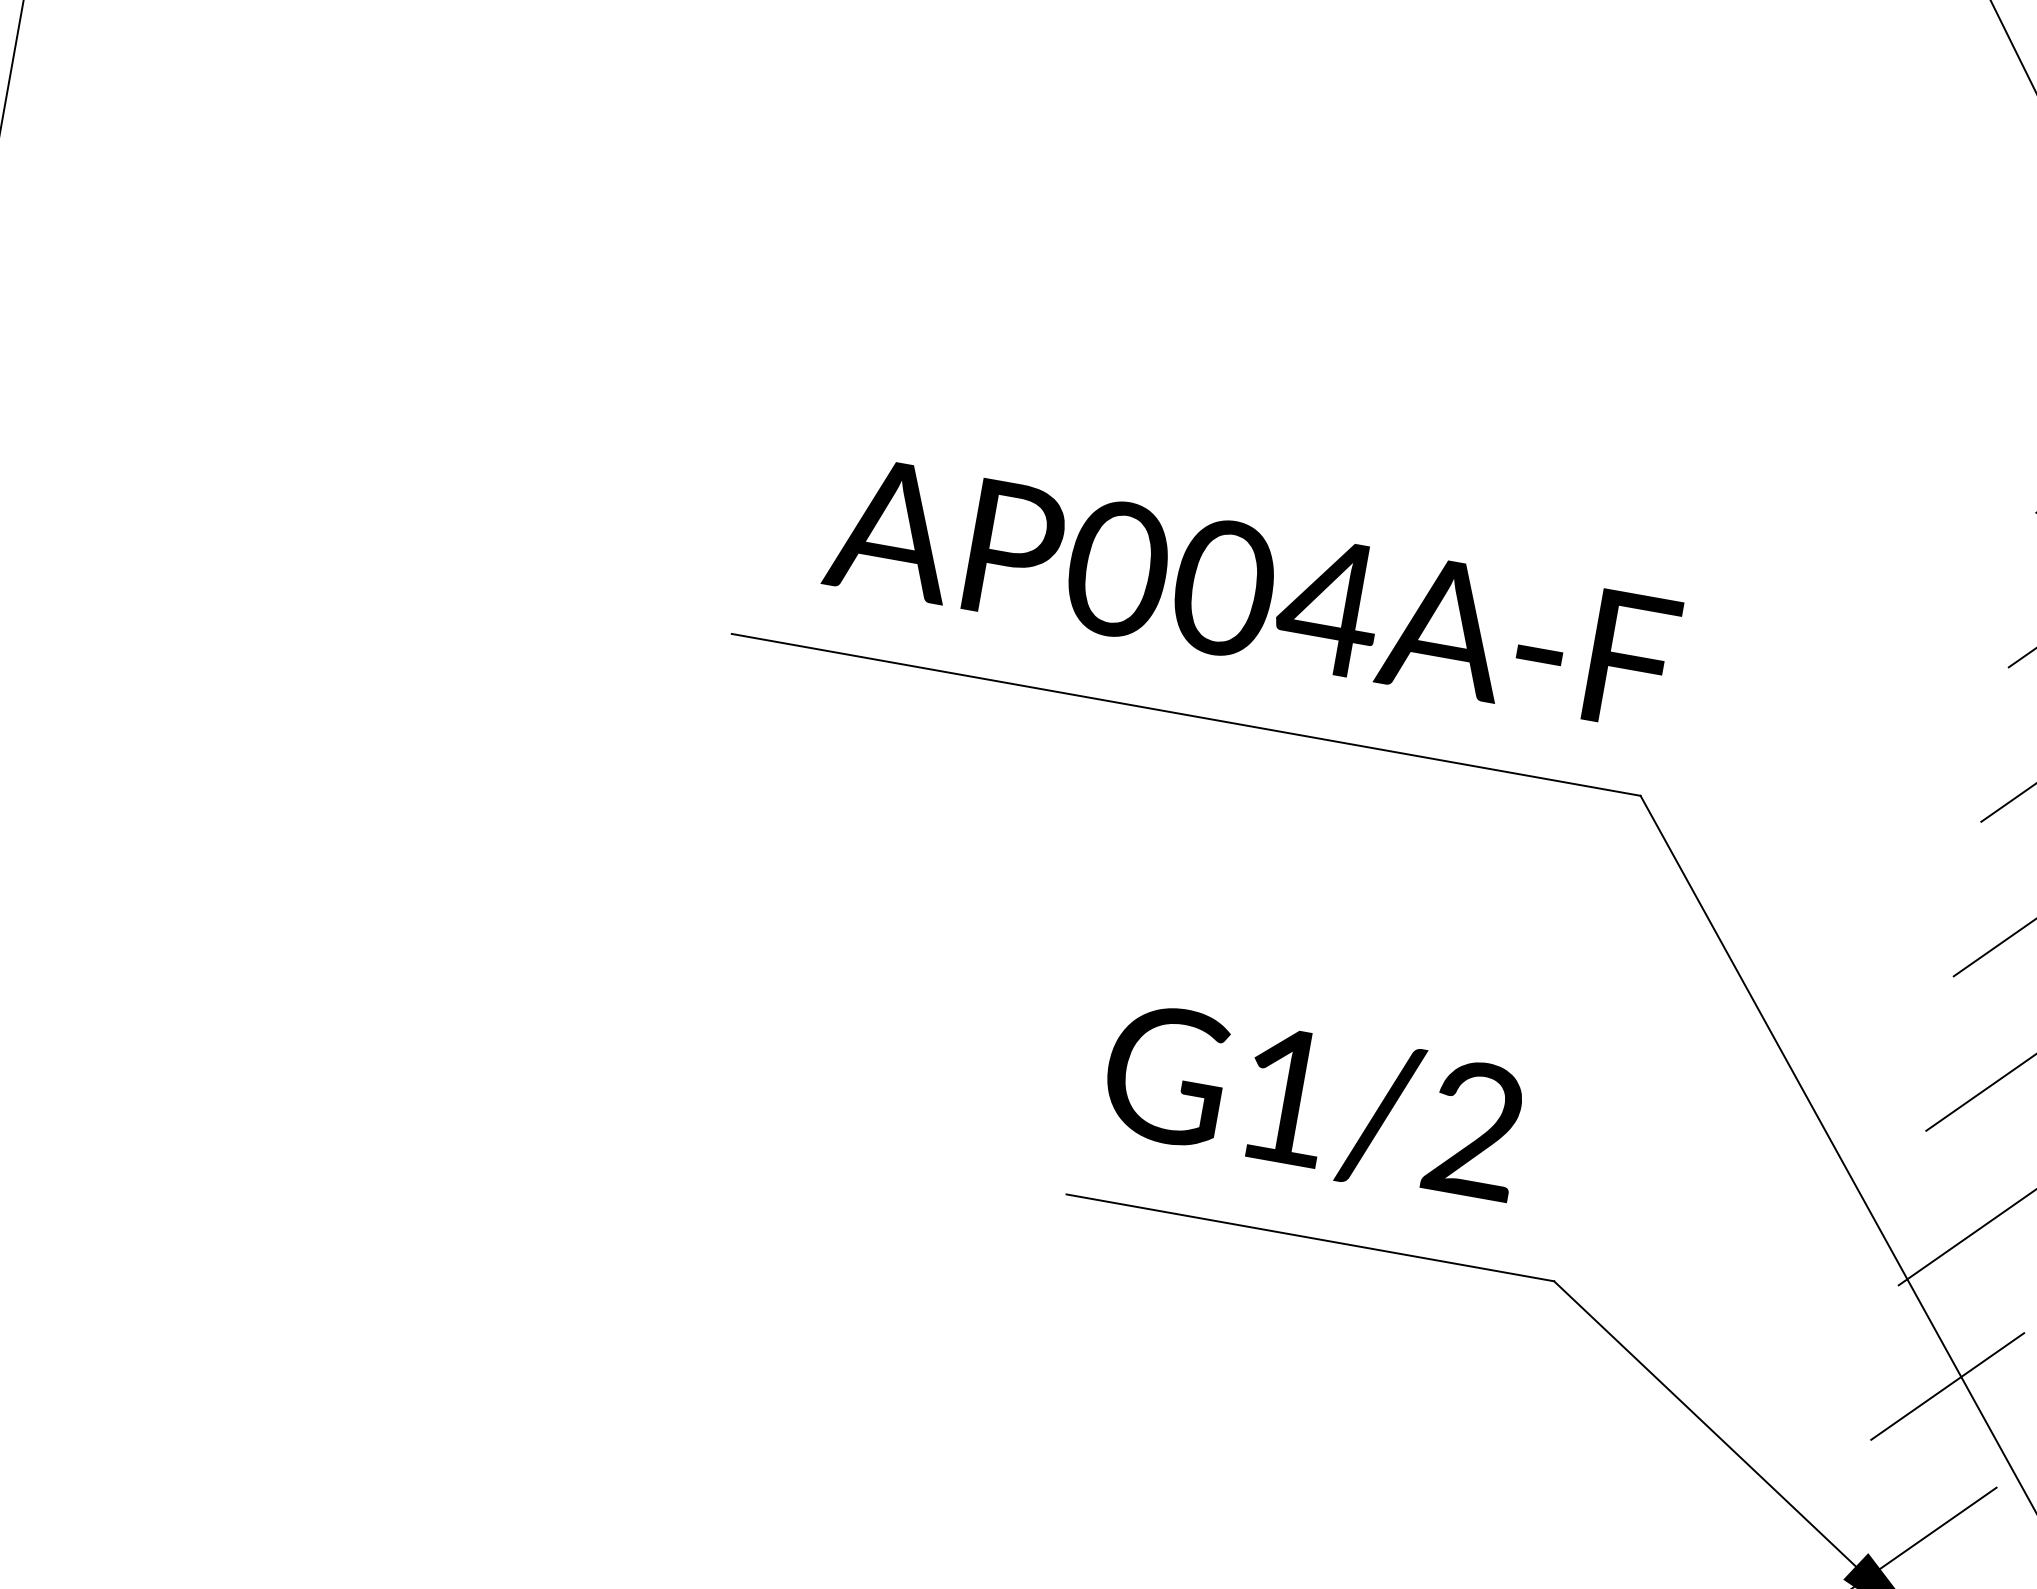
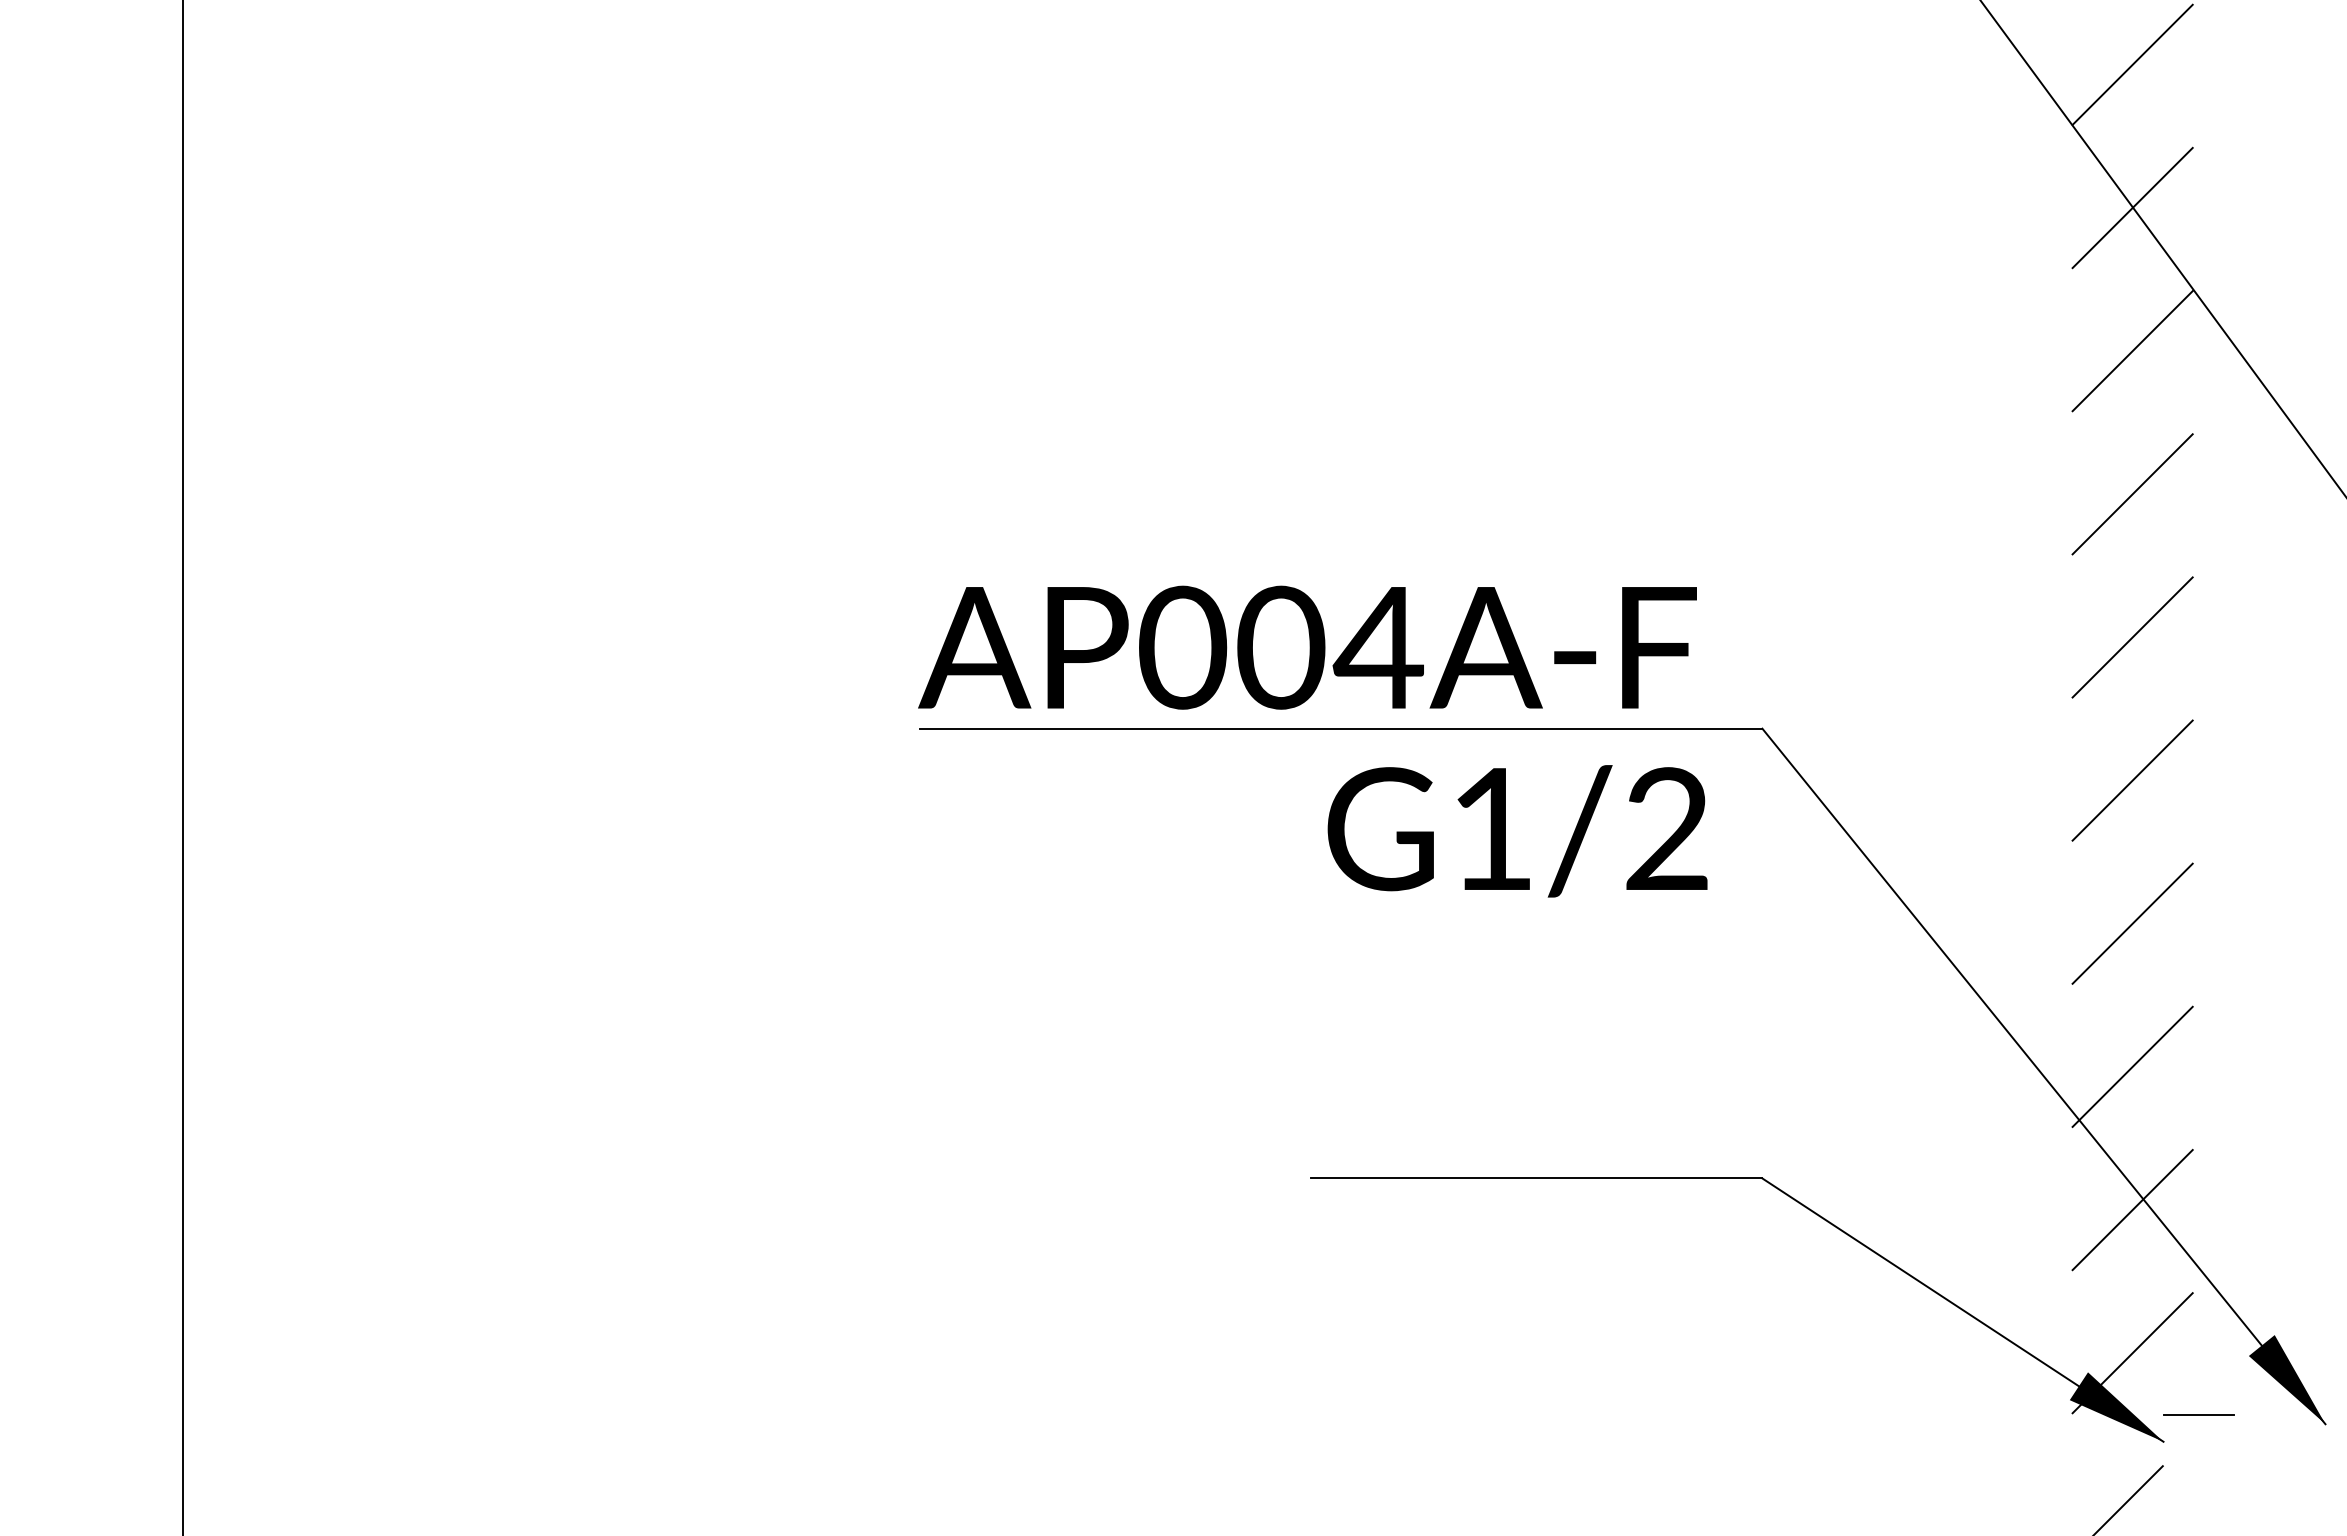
text: (1252, 592) -> (1307, 647), moved
text: (1313, 1103) -> (1517, 831), moved

